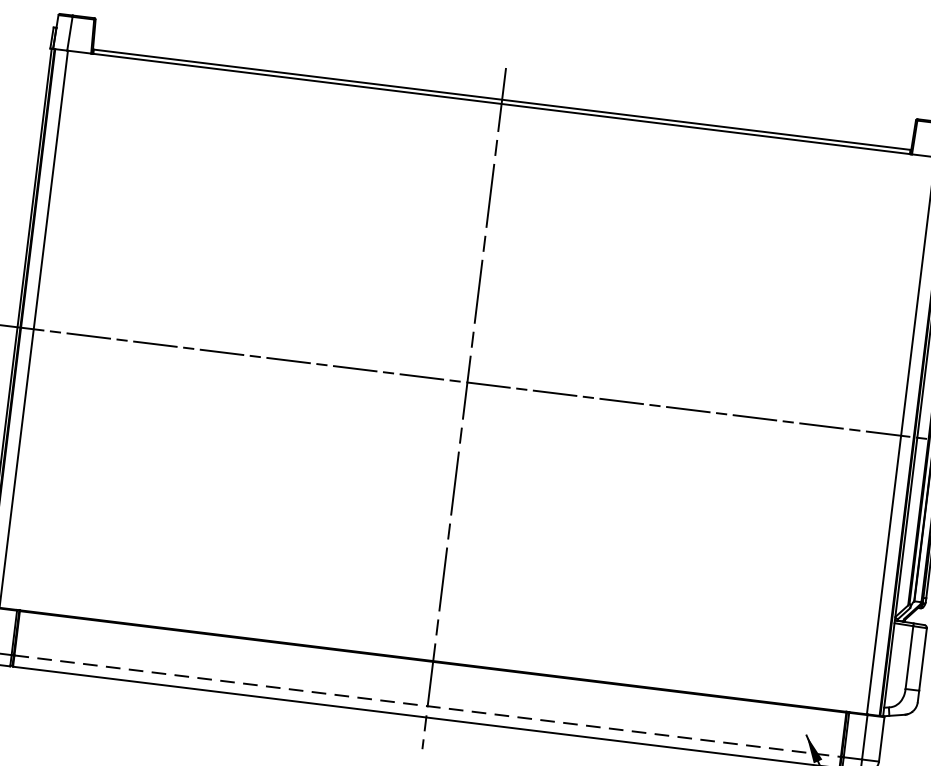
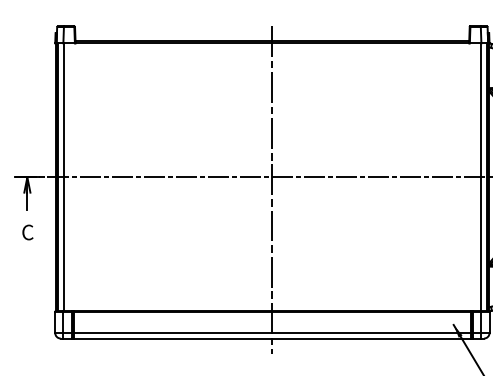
line: (427, 707) -> (272, 333), dashed -> solid

